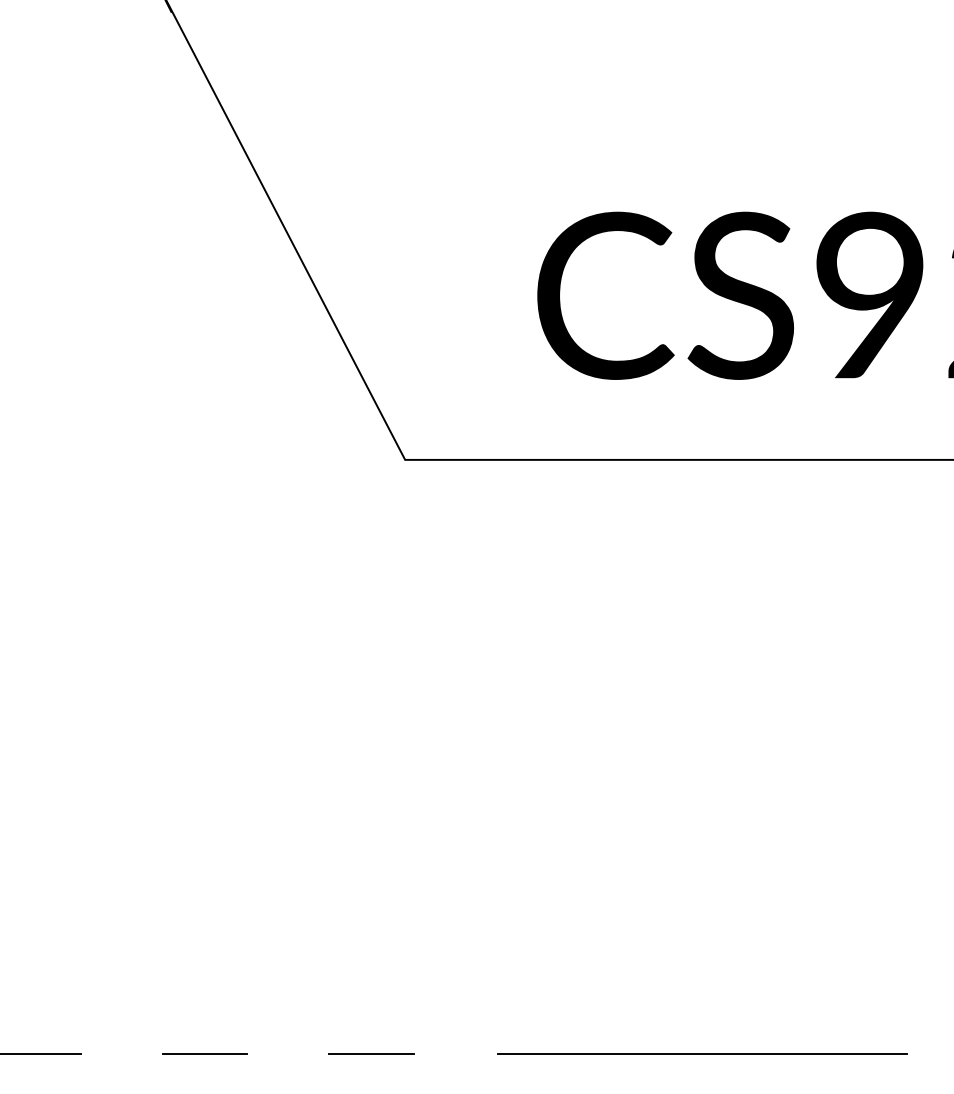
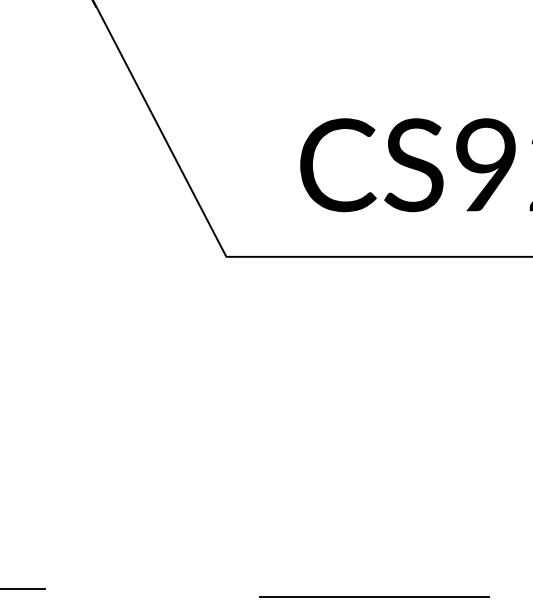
line: (204, 1053) -> (114, 588), removed
line: (371, 1053) -> (207, 588), removed
line: (702, 1053) -> (374, 596), moved

